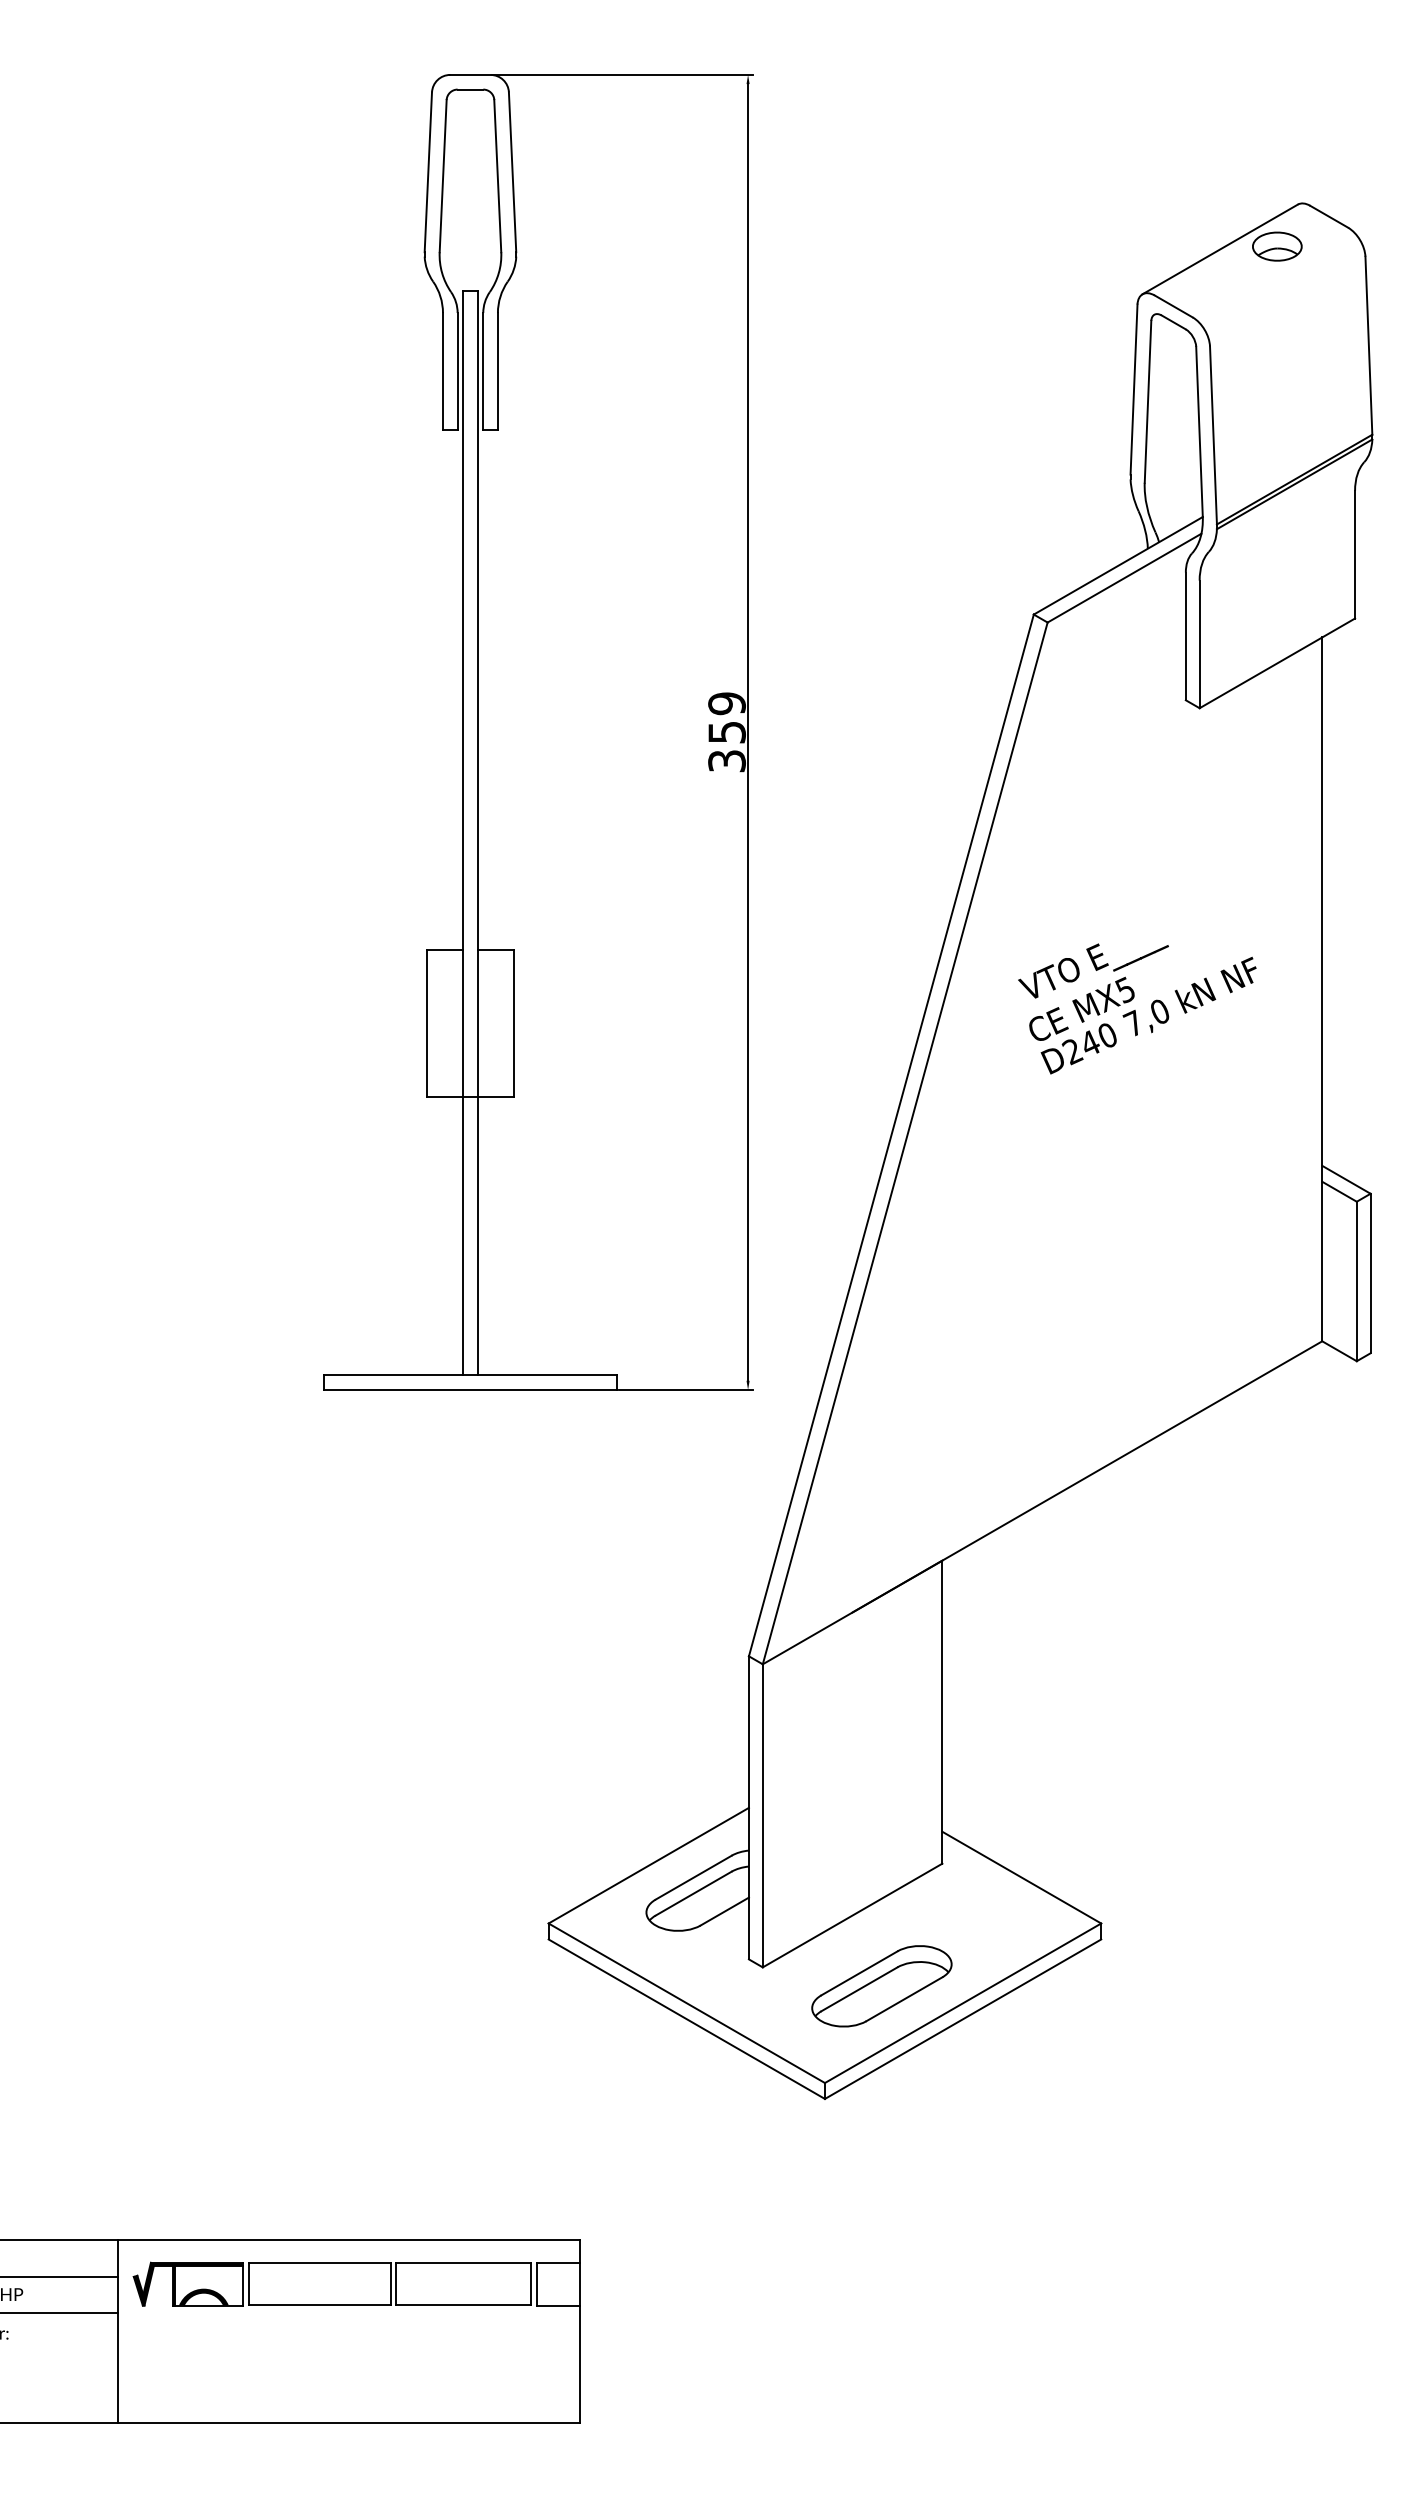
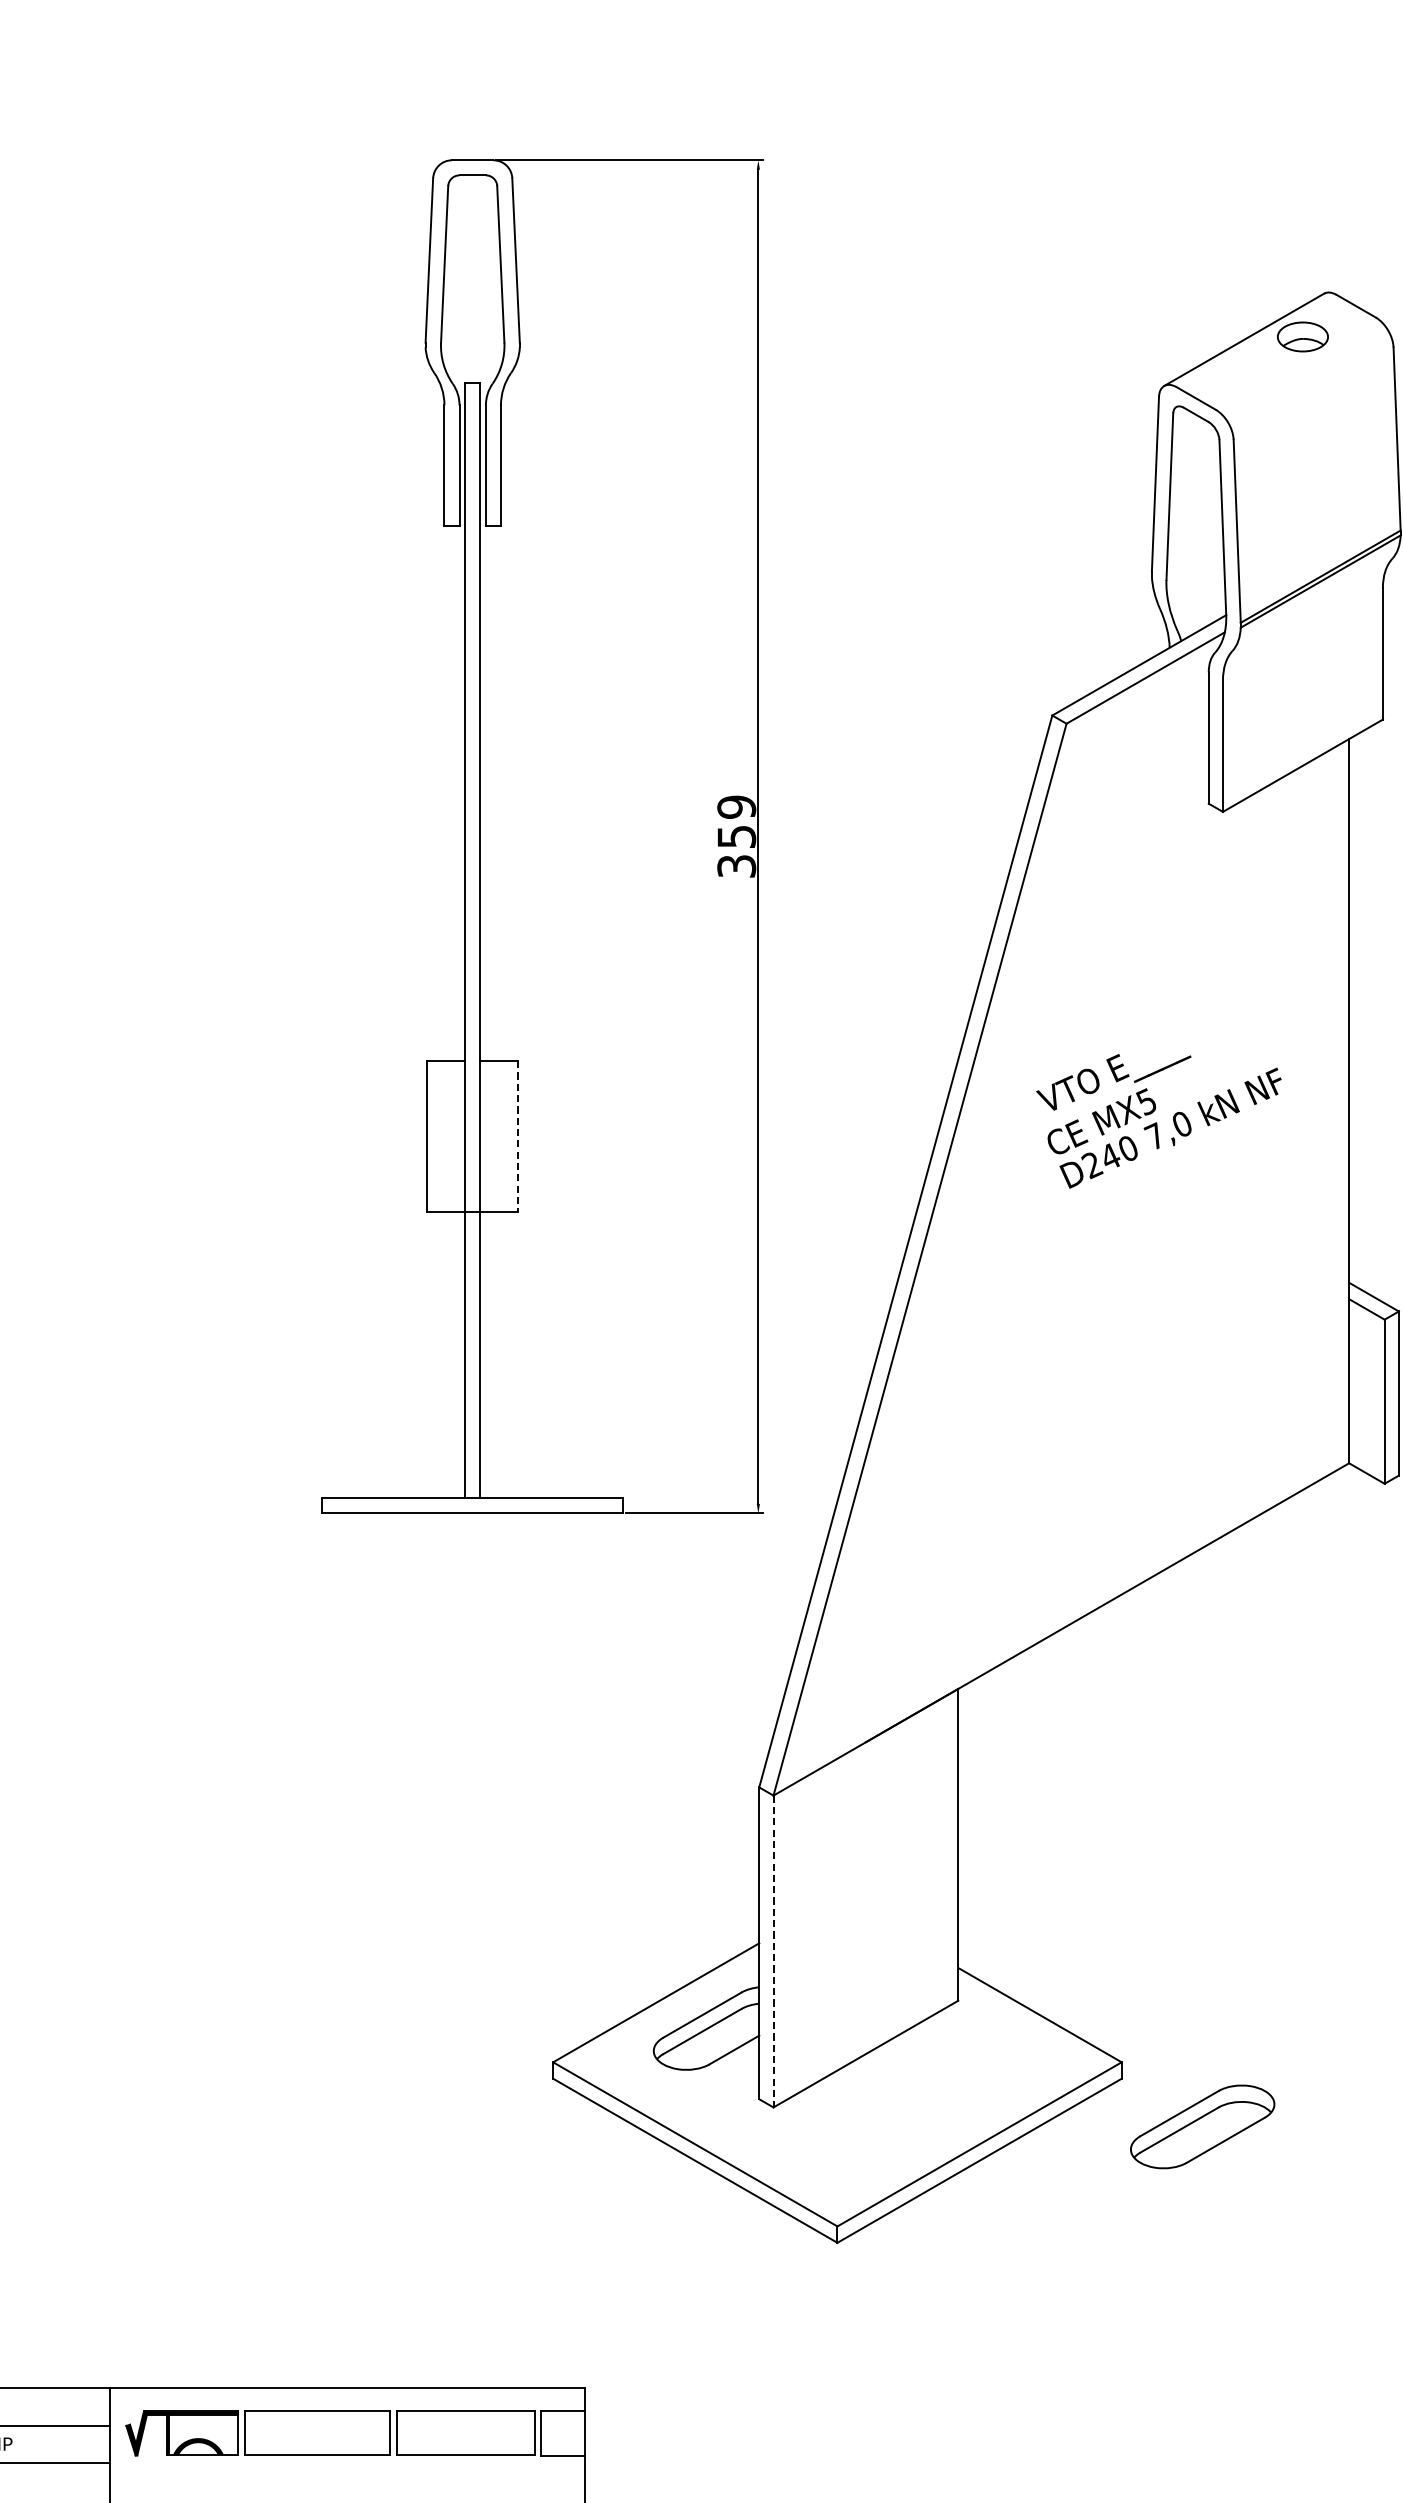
line: (514, 1024) -> (518, 1137), solid -> dashed
line: (762, 1815) -> (773, 1951), solid -> dashed
part: (881, 1986) -> (1202, 2127), moved

